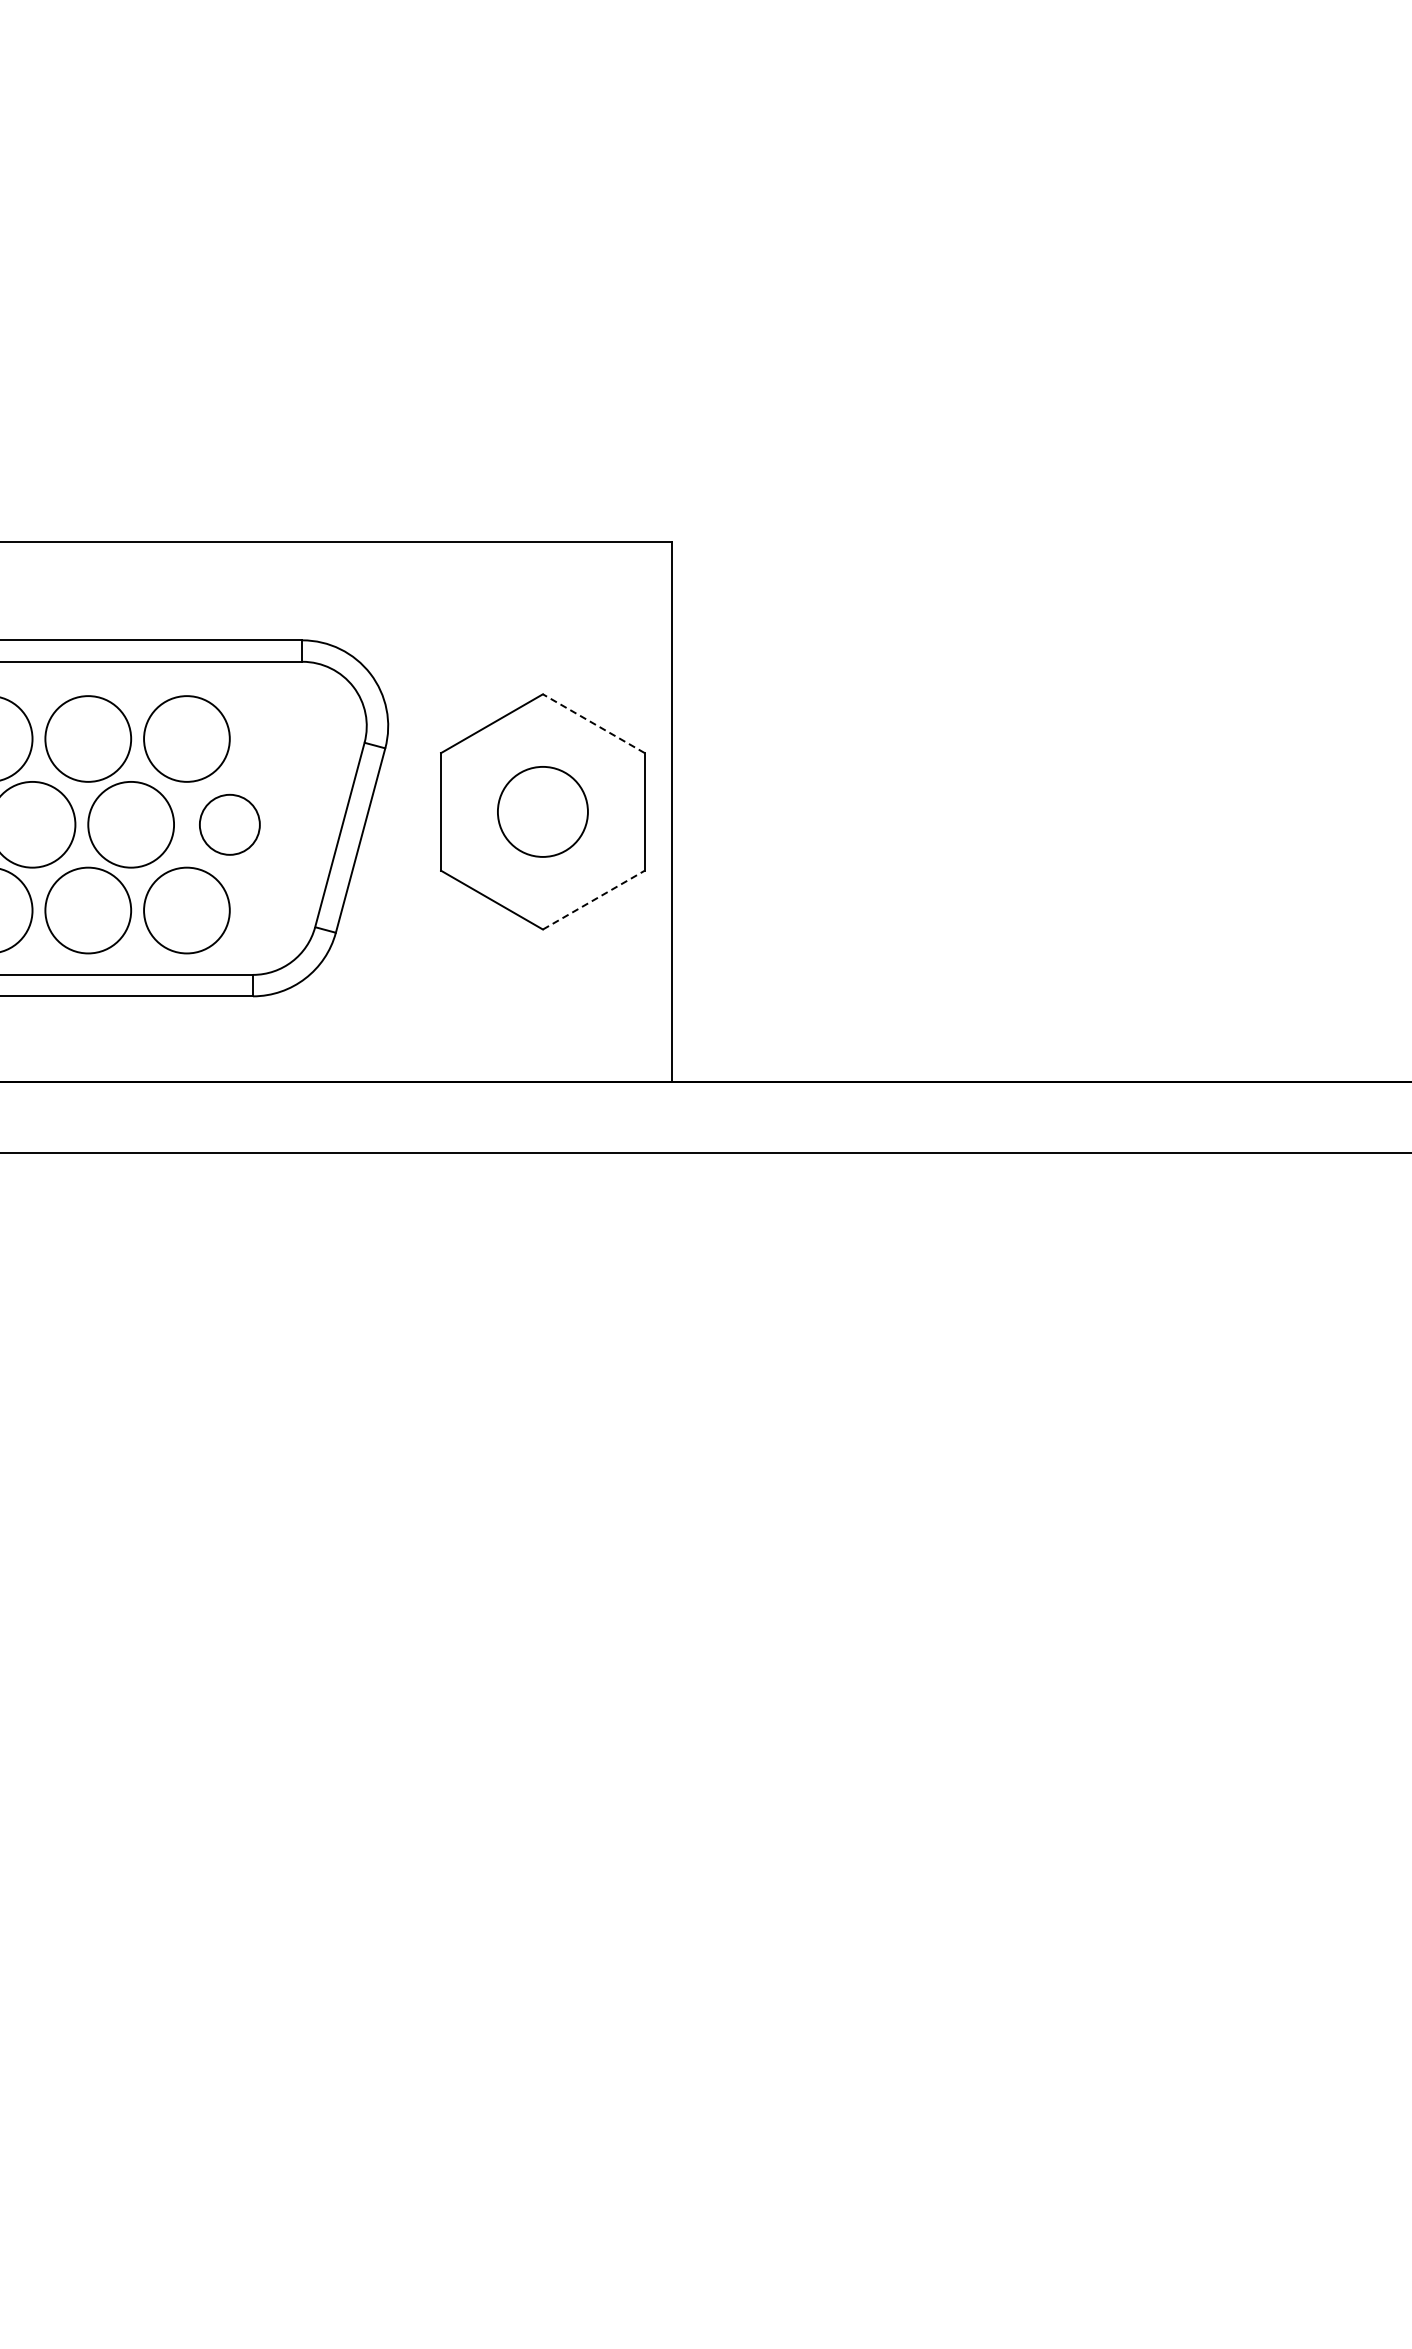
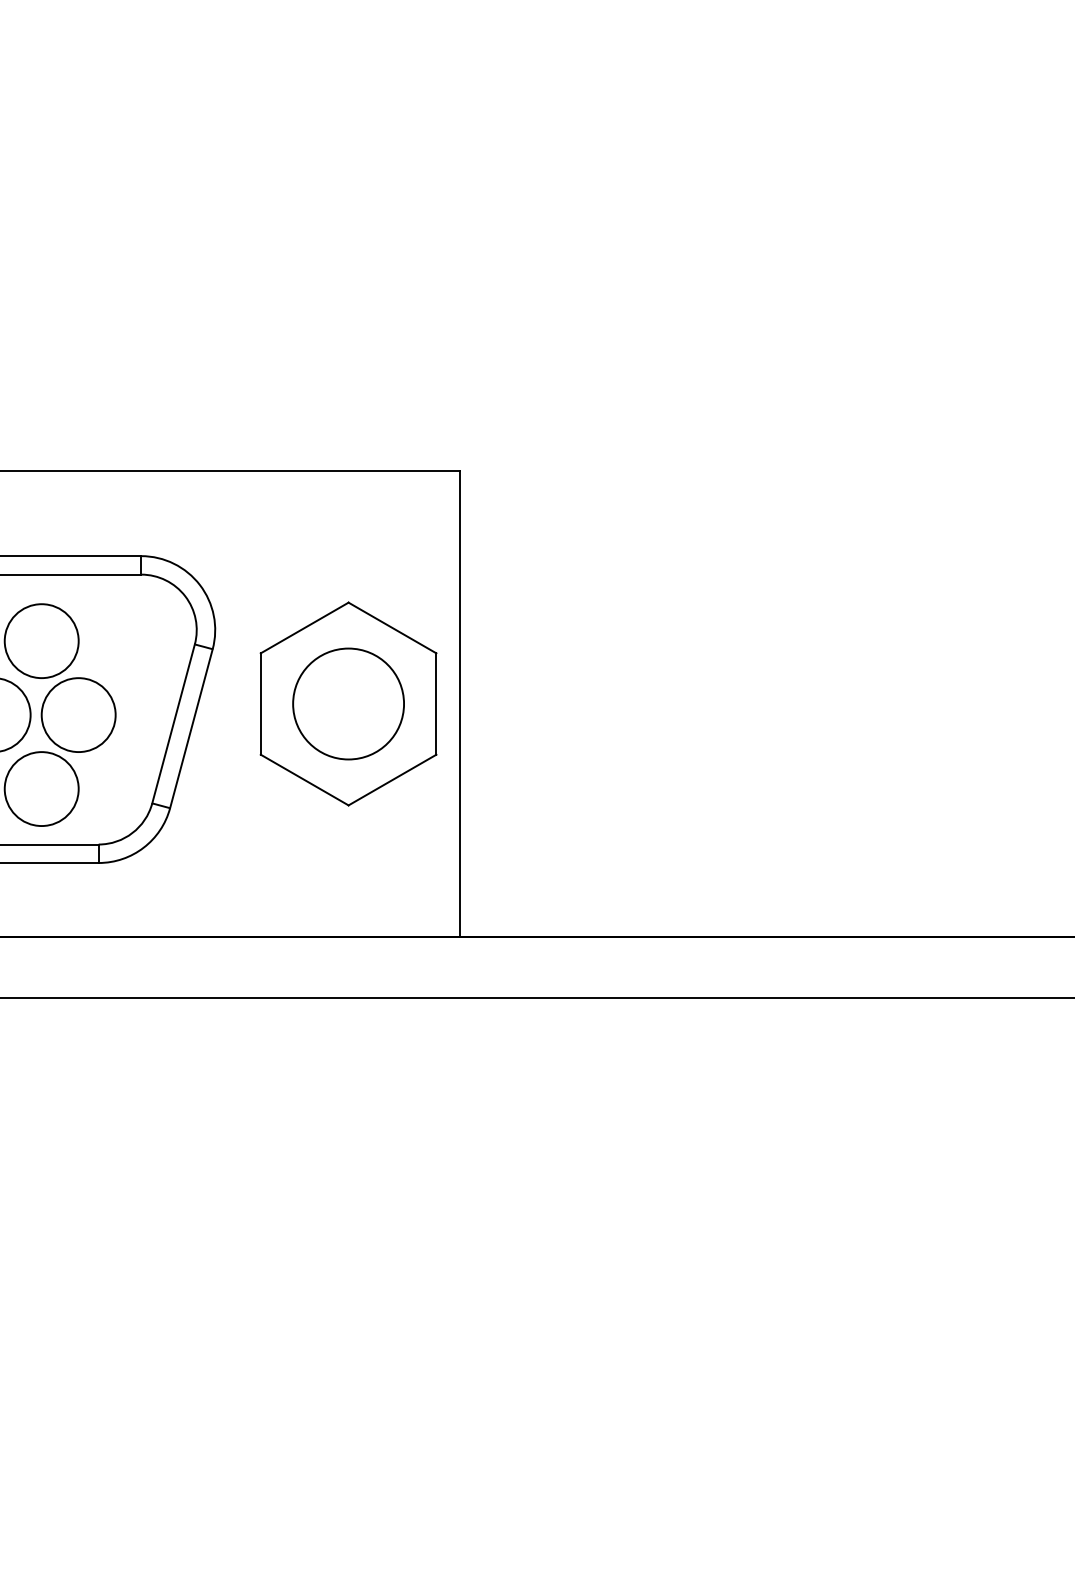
line: (593, 723) -> (392, 627), dashed -> solid
circle: (542, 811) -> (348, 703), size x1.43
circle: (229, 824) -> (78, 714), size x1.43
line: (593, 900) -> (392, 780), dashed -> solid

